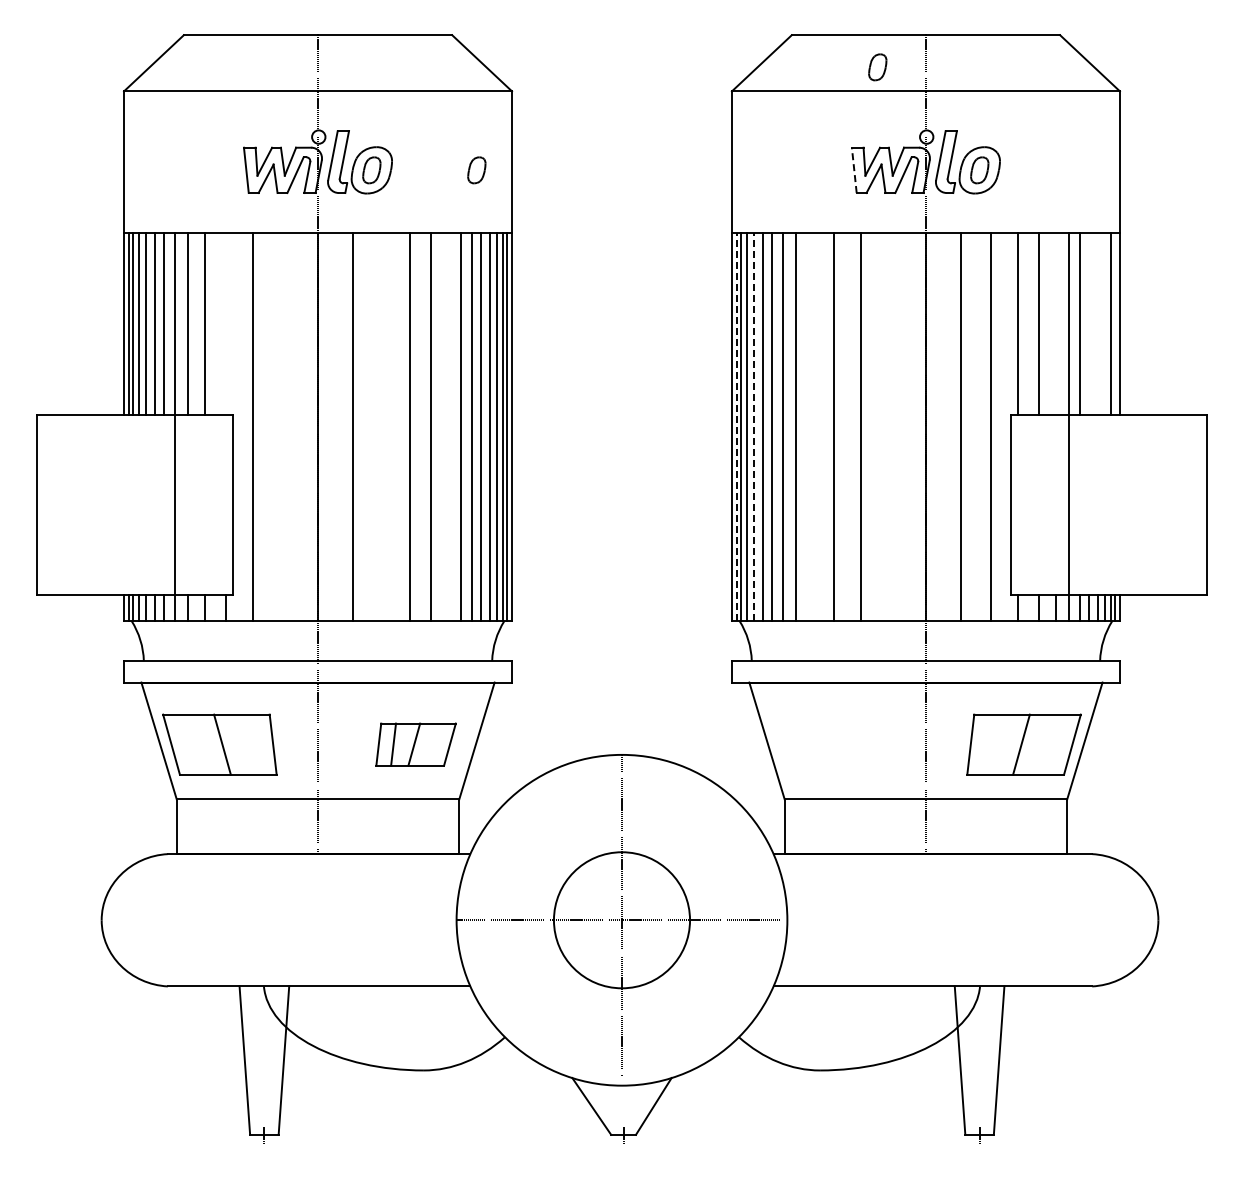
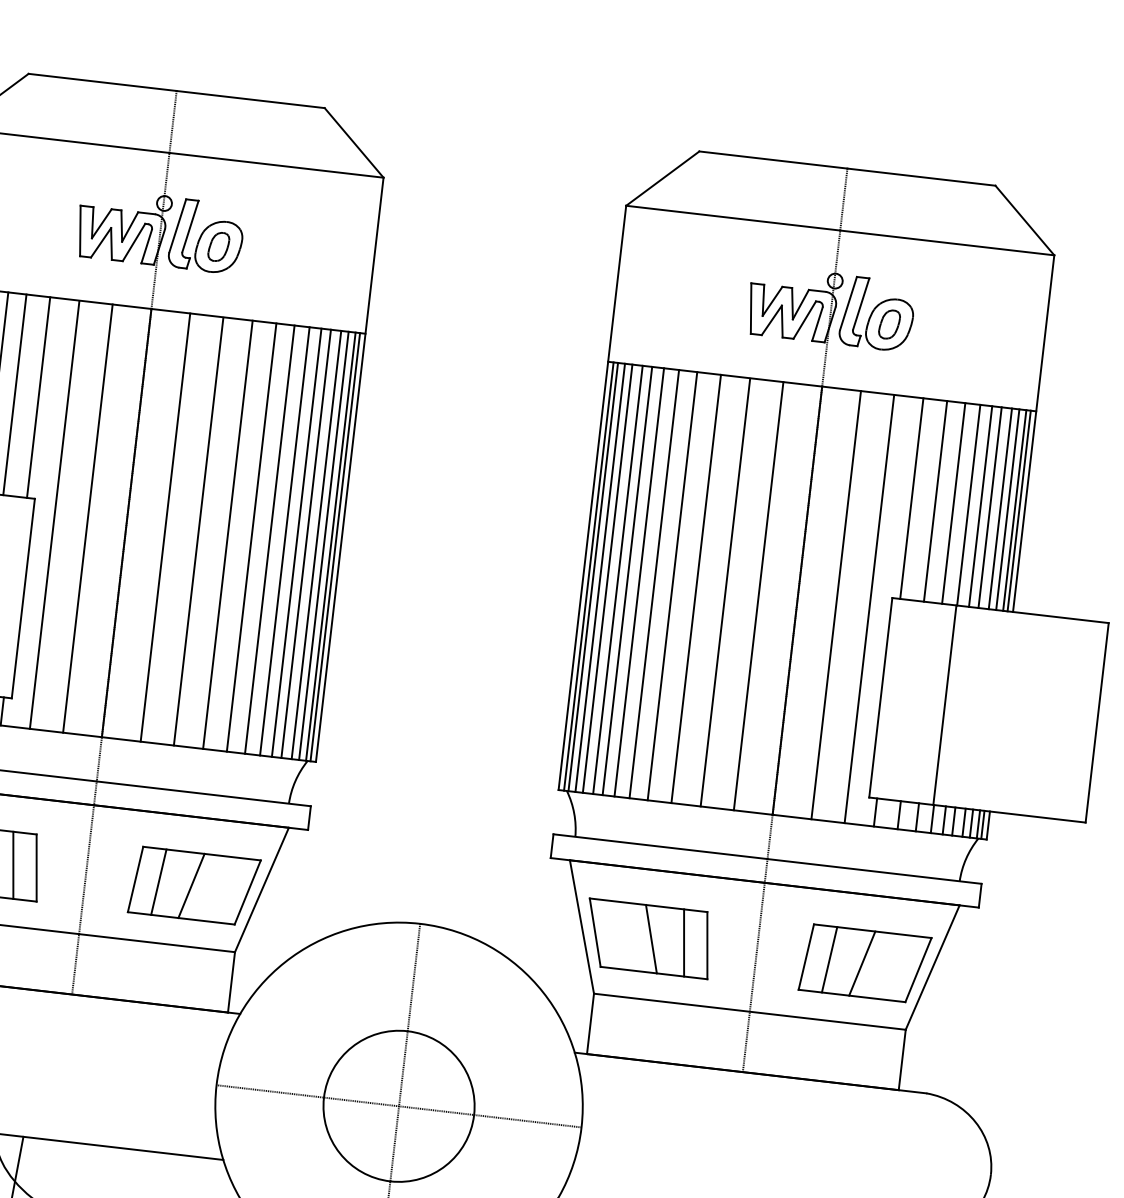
part: (877, 67) -> (789, 198), removed
part: (476, 170) -> (334, 260), removed
line: (854, 170) -> (751, 308), dashed -> solid
line: (226, 323) -> (38, 397), added
line: (1055, 323) -> (953, 503), added
line: (1088, 323) -> (989, 507), added
line: (1097, 323) -> (999, 508), added
line: (1104, 323) -> (1007, 509), added
line: (1115, 323) -> (1019, 510), added
line: (282, 426) -> (87, 518), added
line: (383, 426) -> (198, 531), added
line: (447, 426) -> (269, 539), added
line: (736, 426) -> (588, 576), dashed -> solid
line: (753, 426) -> (607, 578), dashed -> solid
line: (812, 426) -> (672, 585), added
line: (890, 426) -> (758, 595), added
line: (251, 744) -> (12, 865), added
part: (415, 744) -> (193, 886), size x1.43
part: (827, 744) -> (648, 938), added
line: (991, 744) -> (829, 959), added

